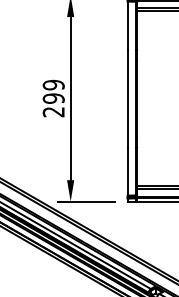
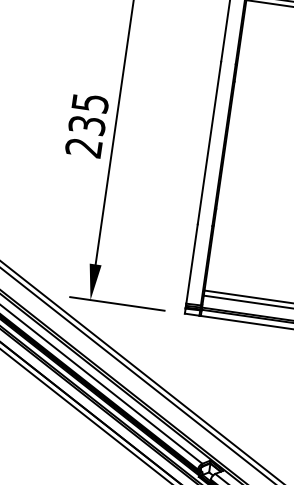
text: (53, 91) -> (88, 113), 299 -> 235

